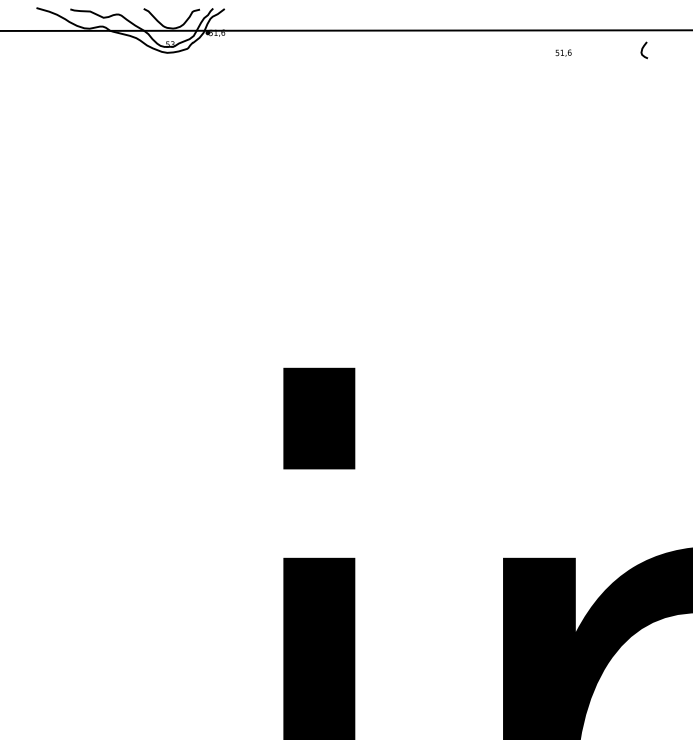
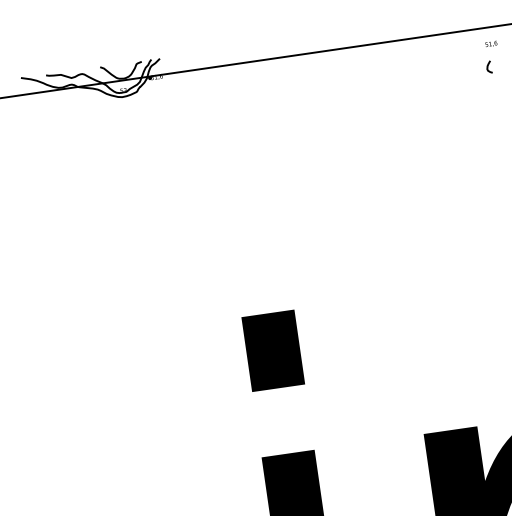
curve: (643, 49) -> (488, 66), moved
text: (563, 52) -> (491, 43), moved

